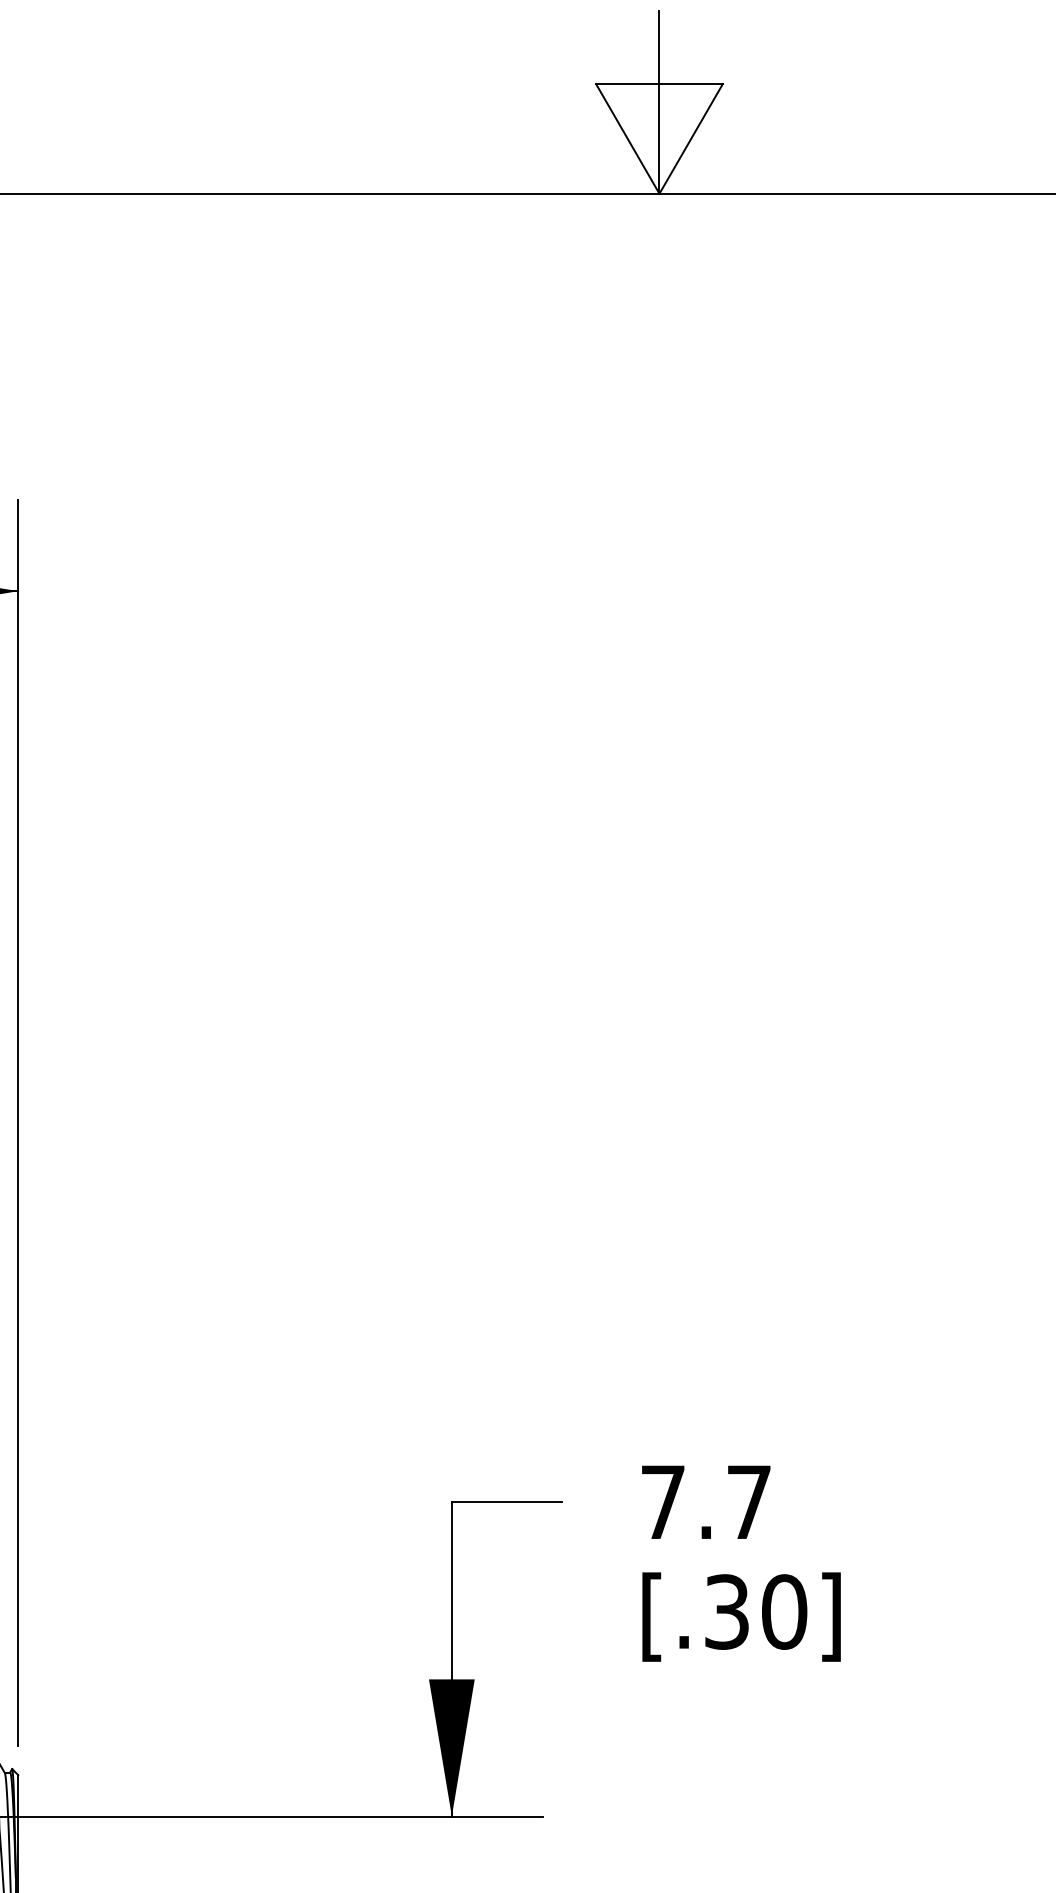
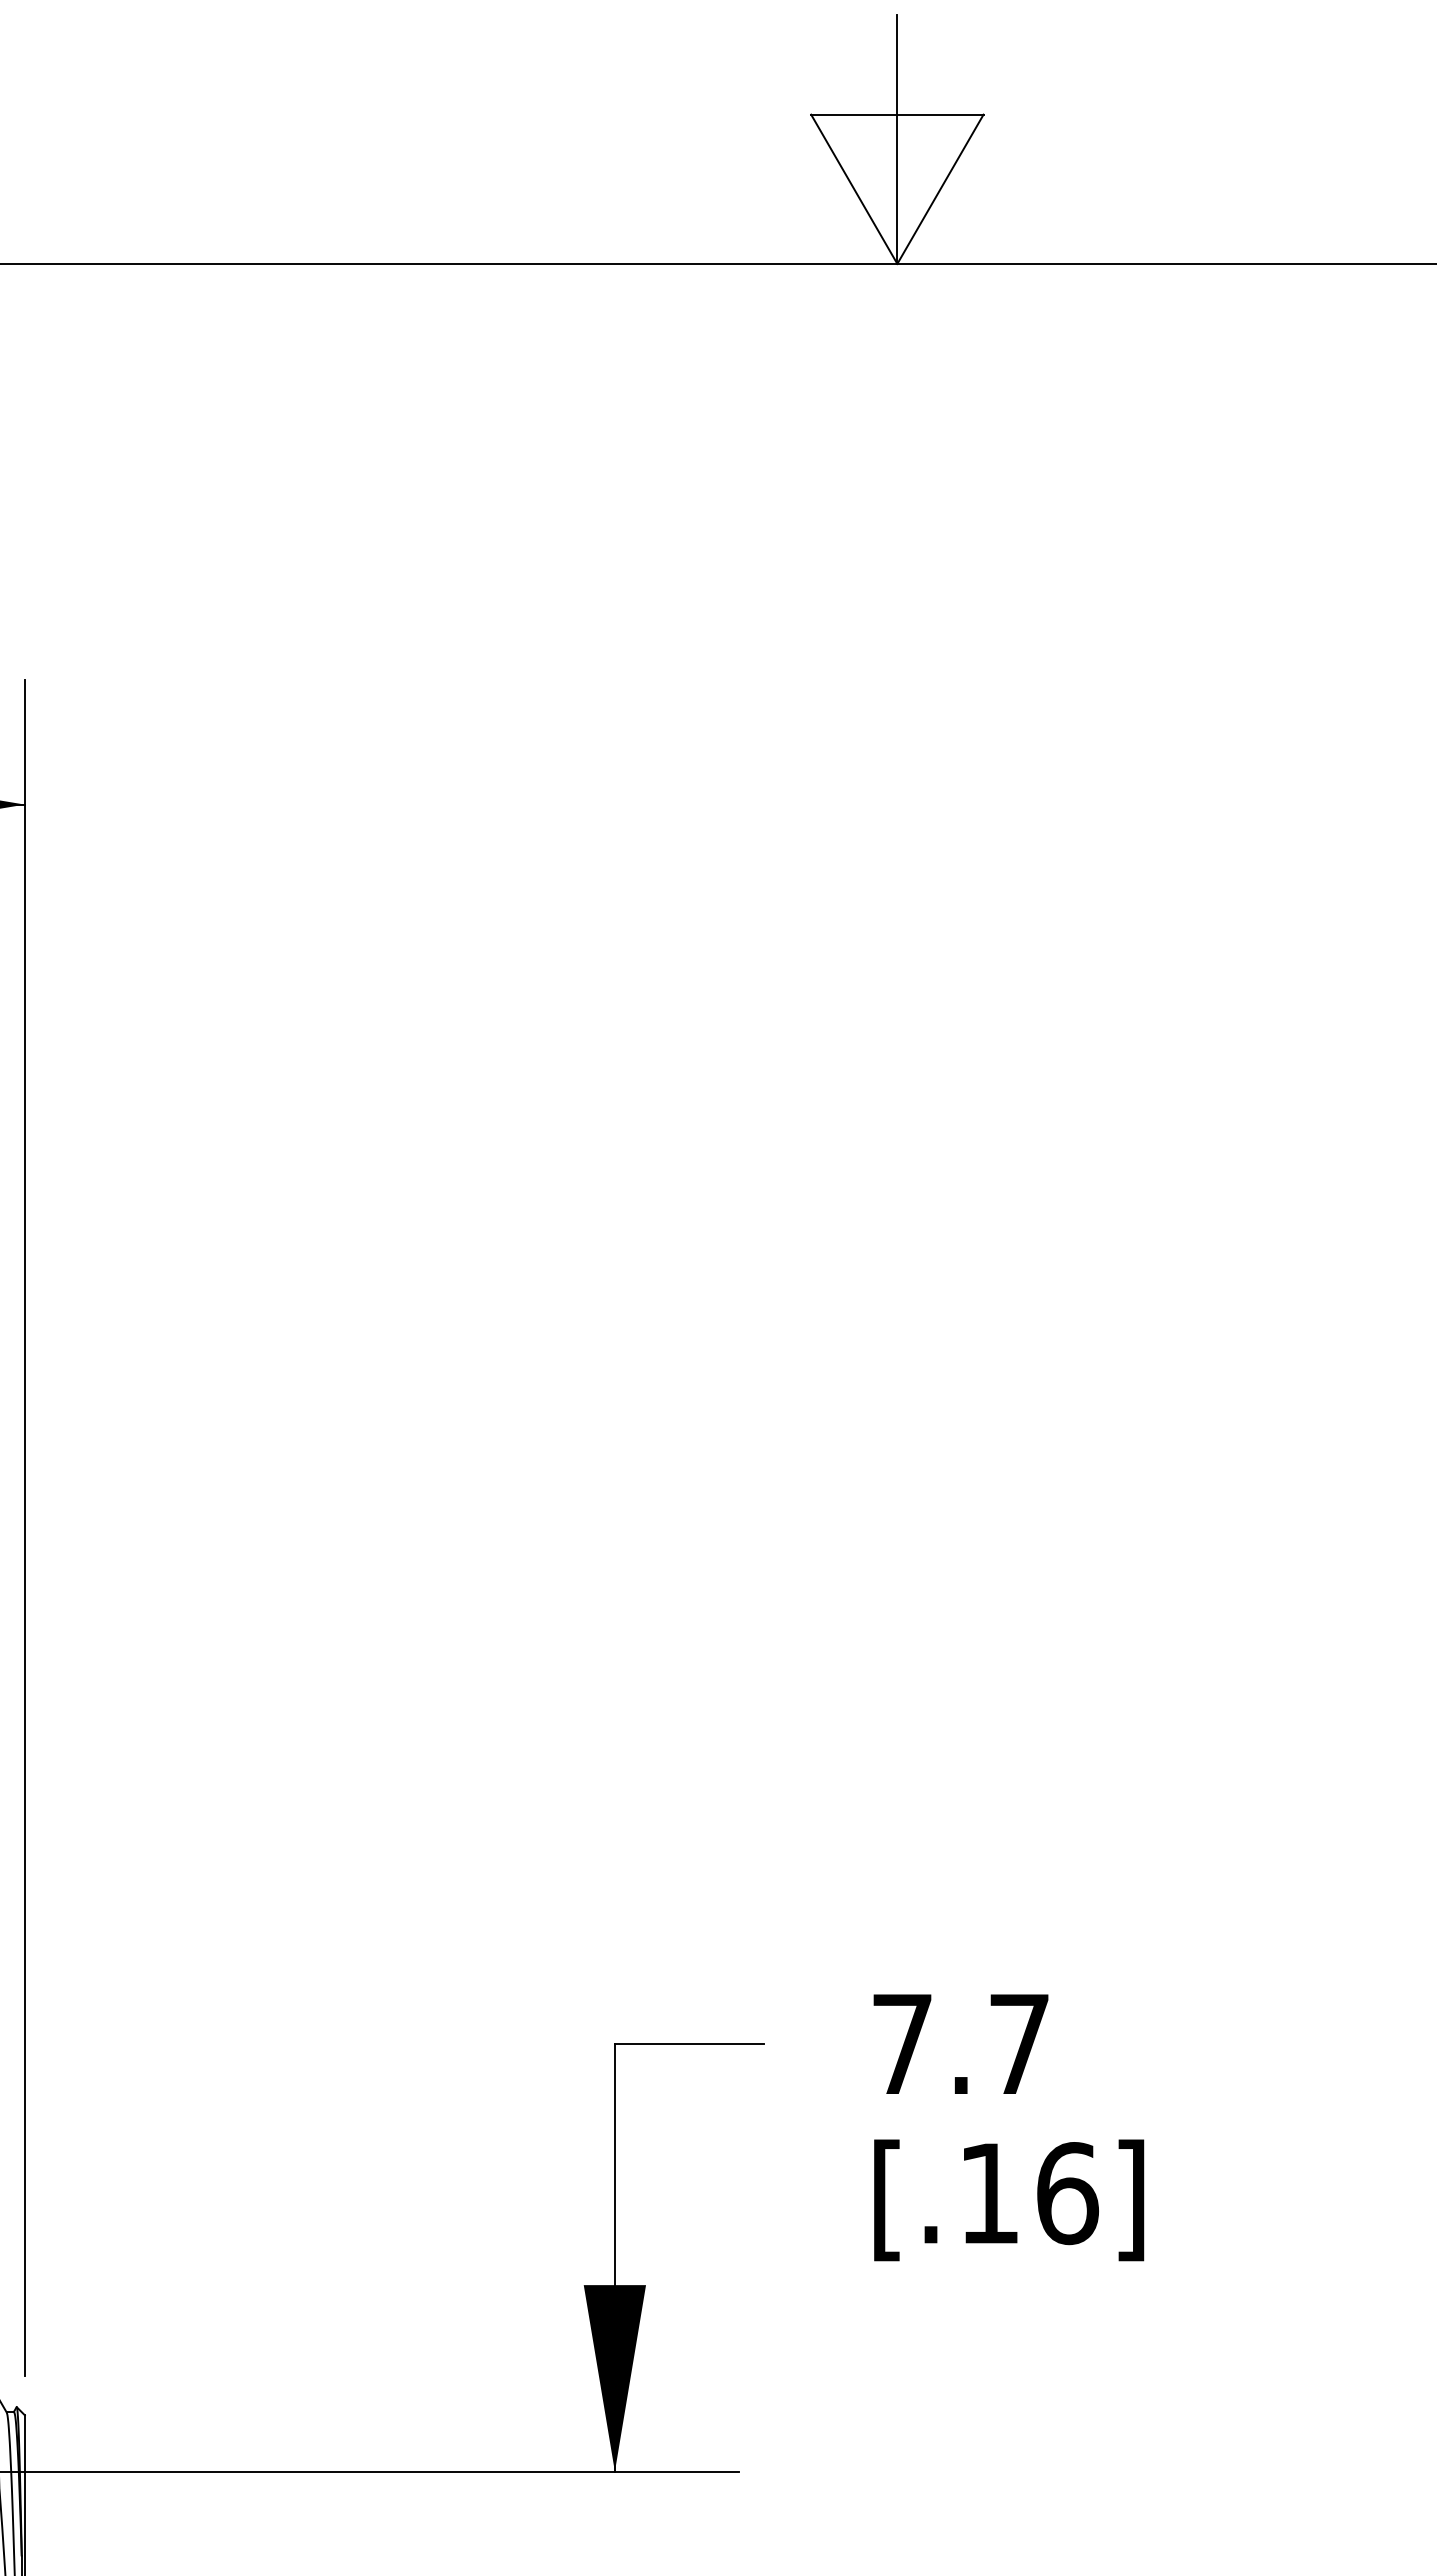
text: (755, 1612) -> (1028, 2193), [.30] -> [.16]

